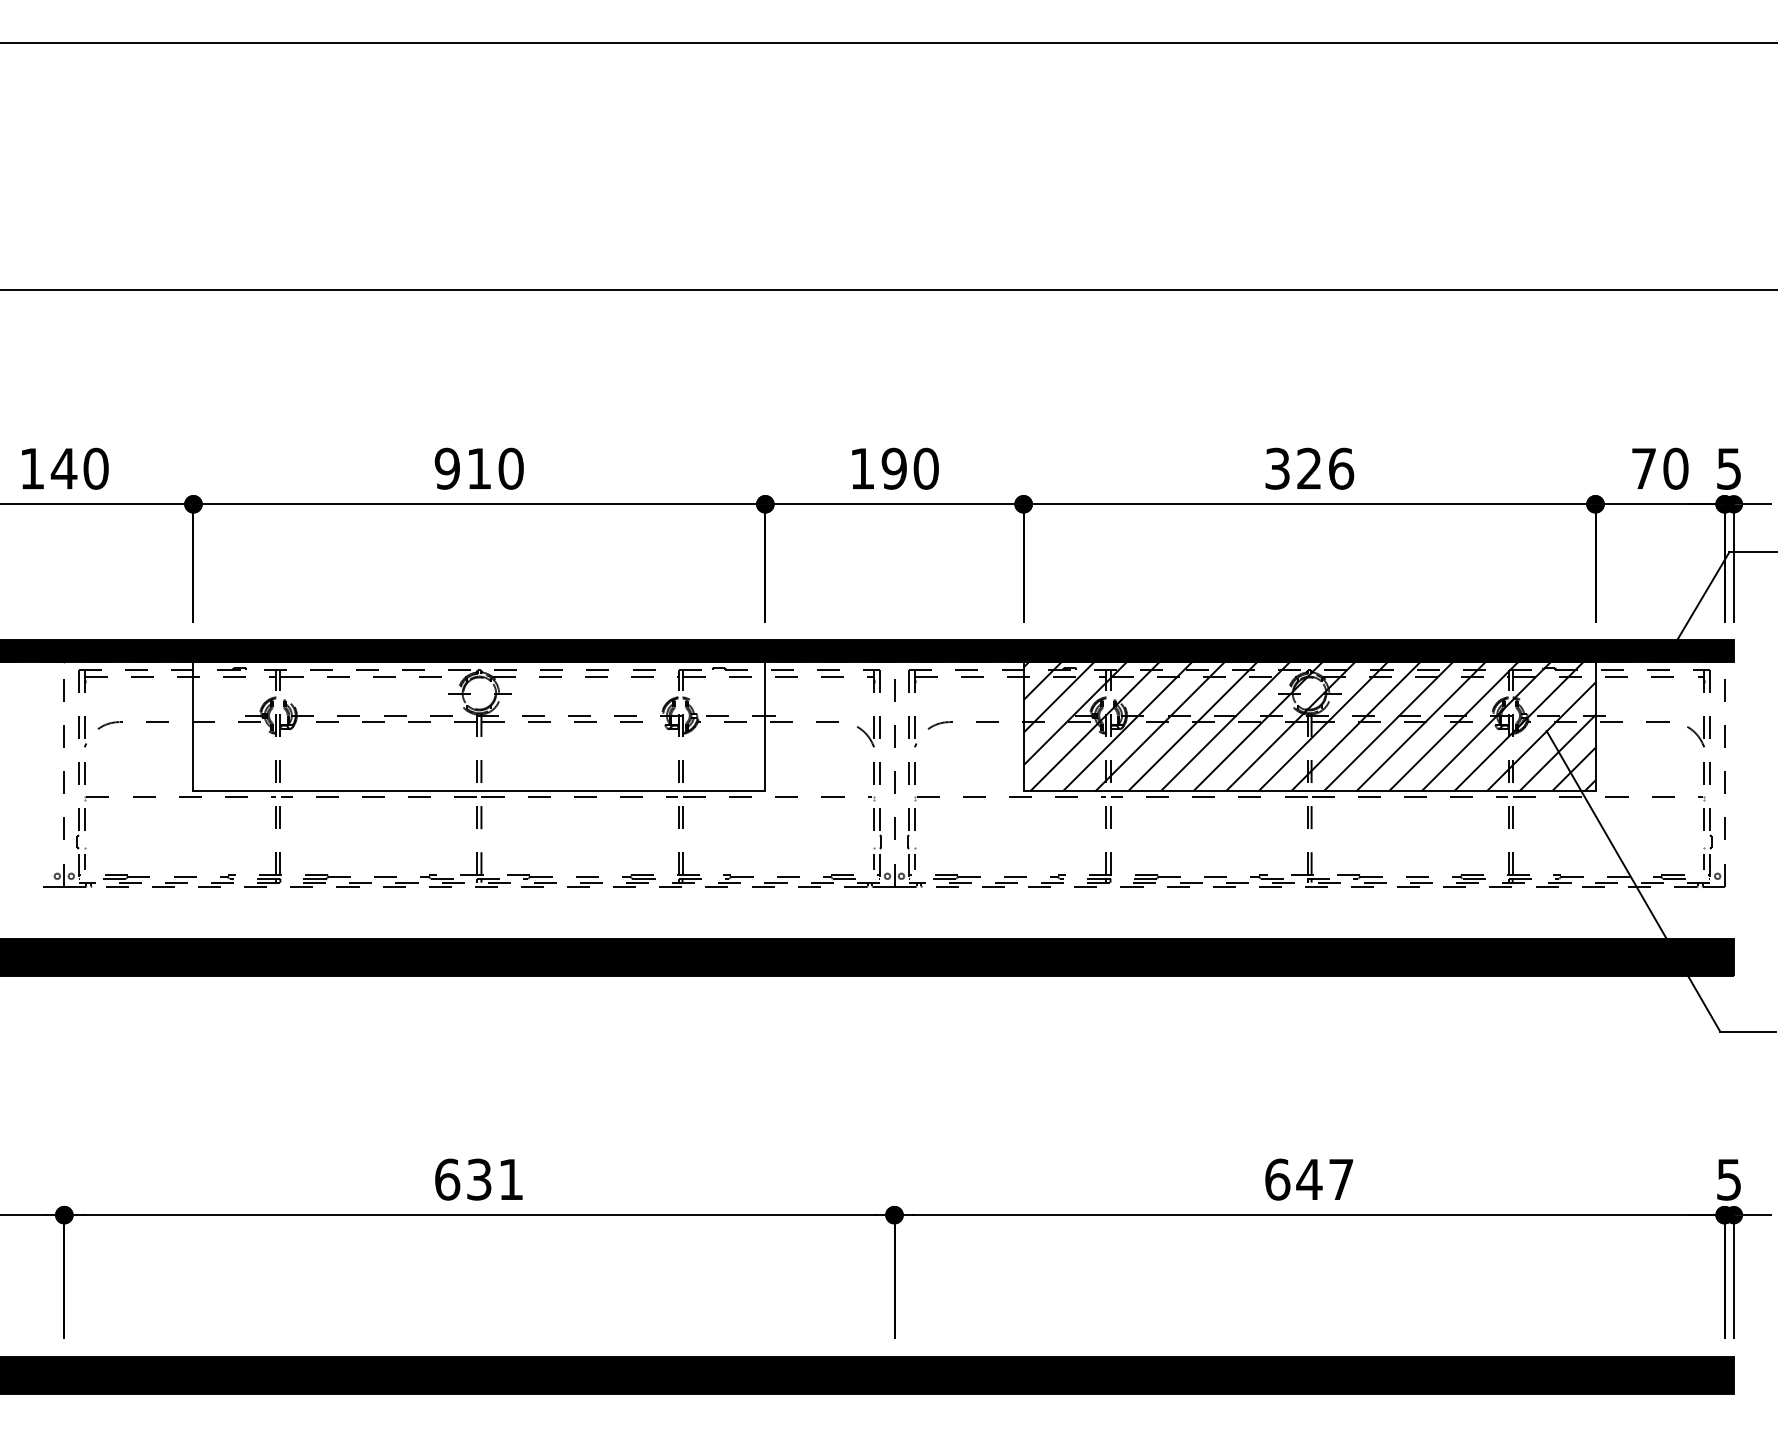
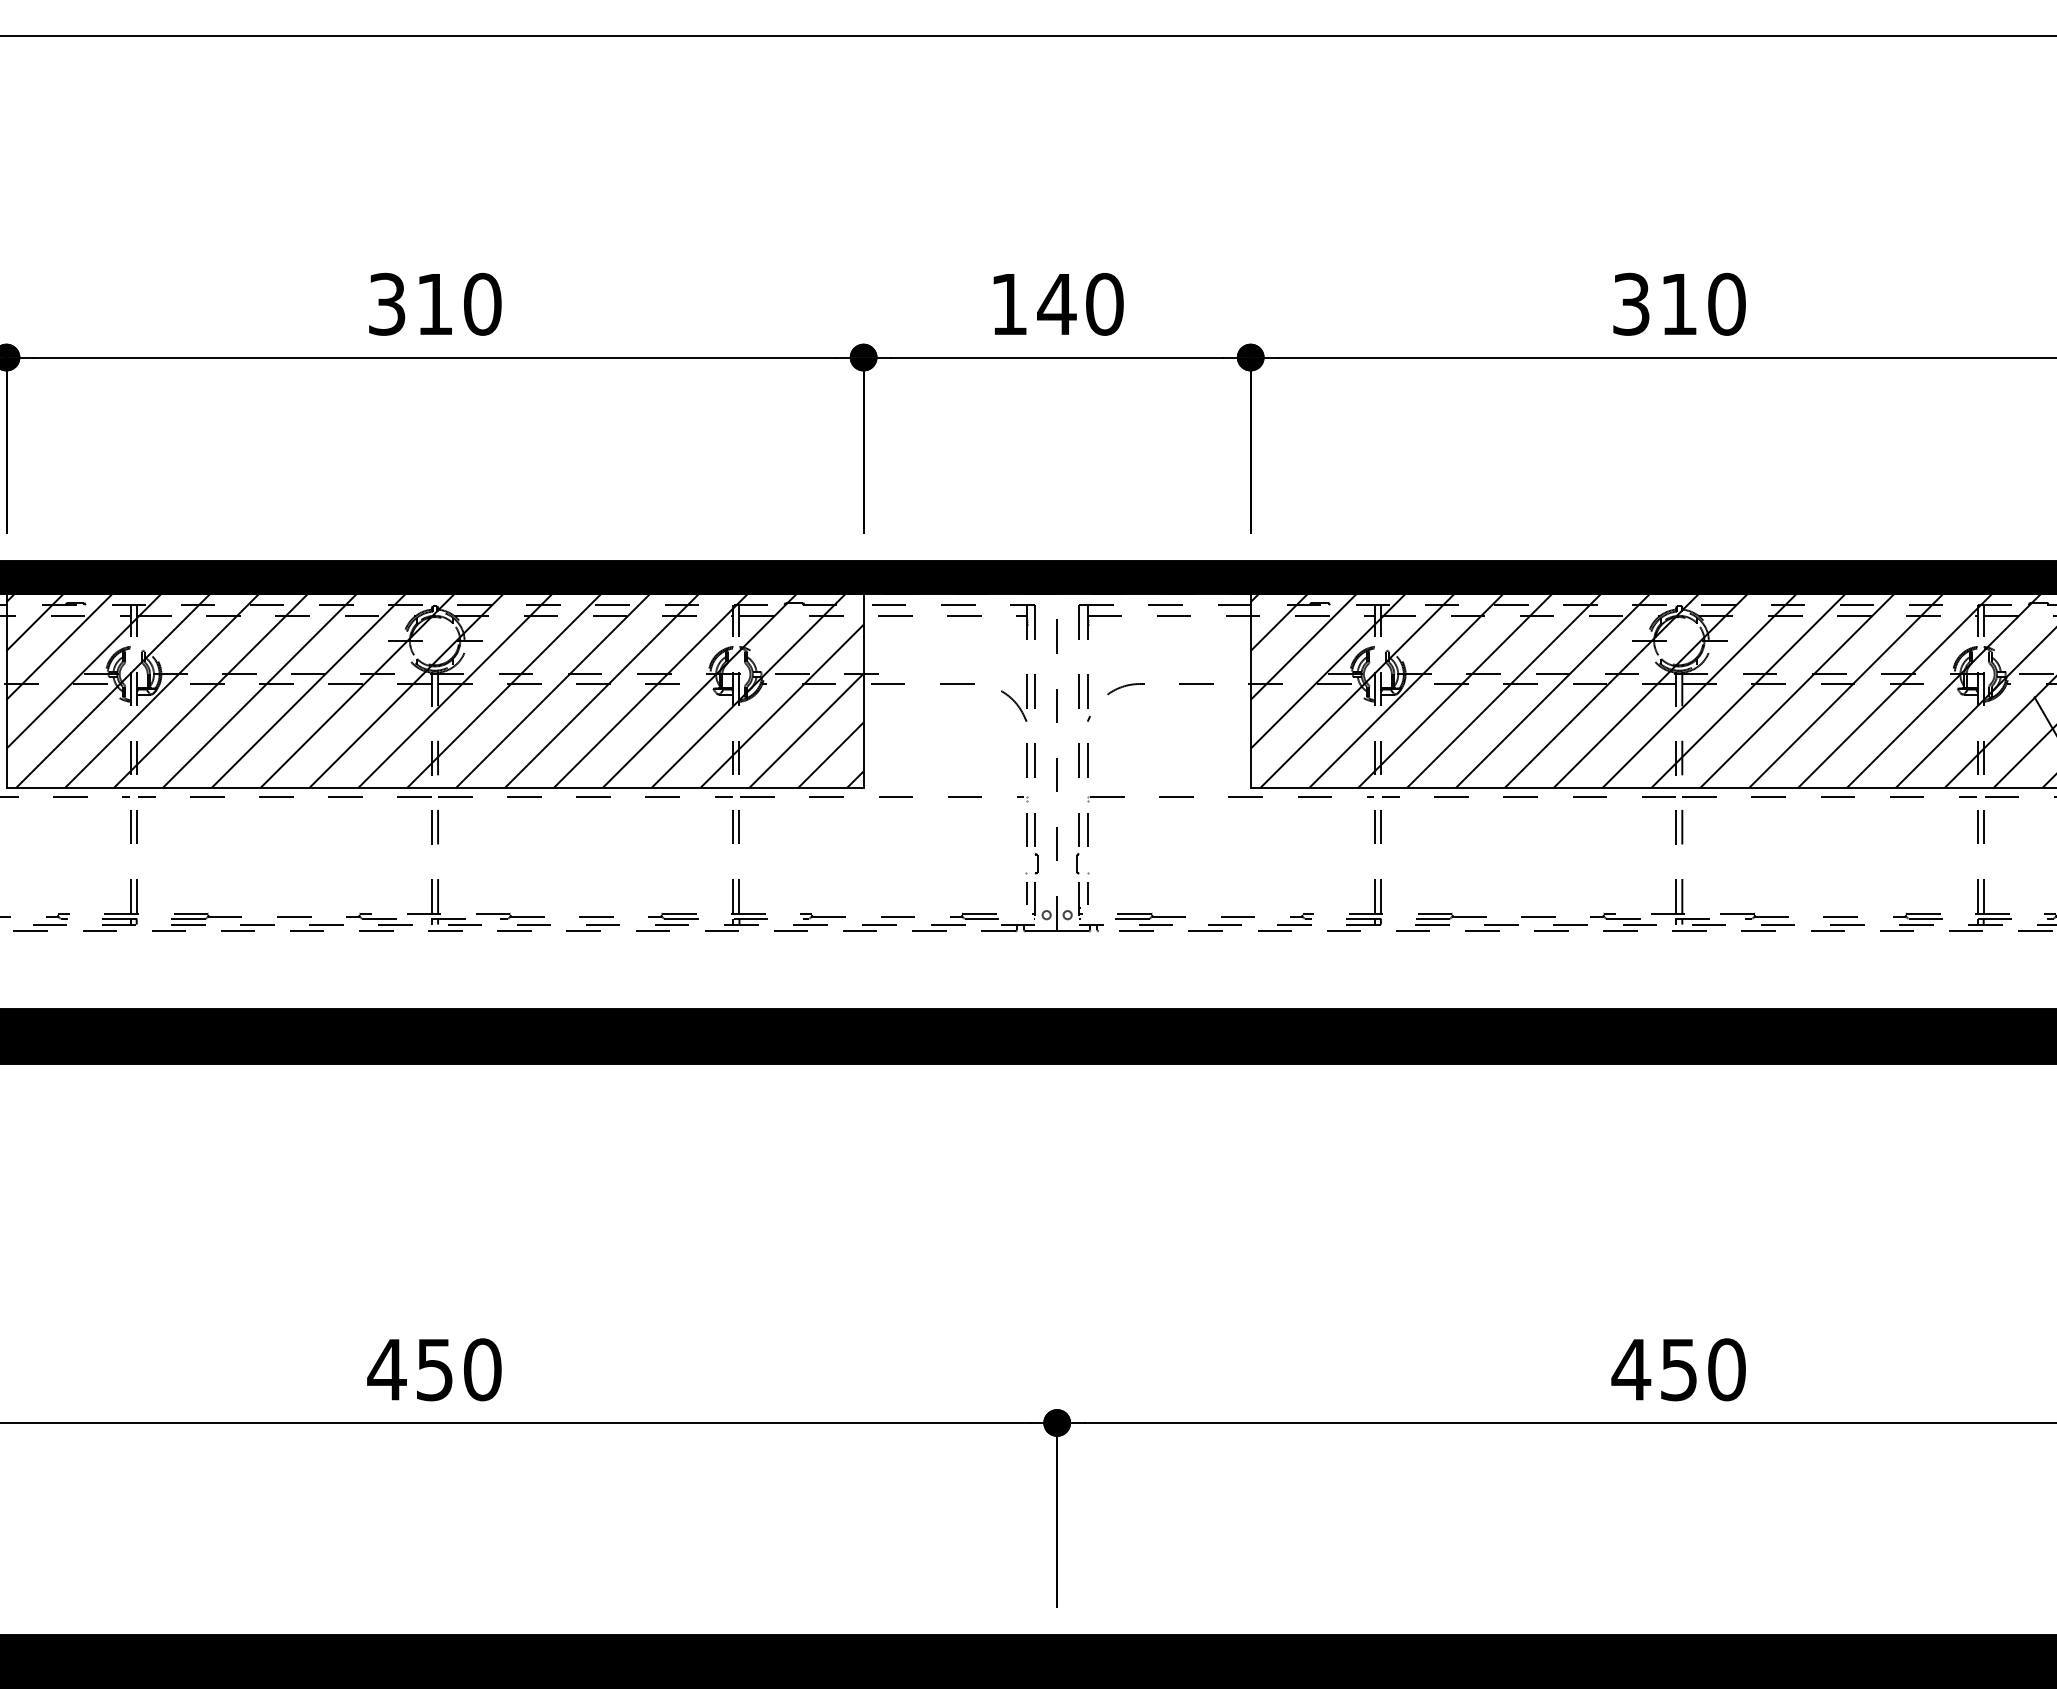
text: (446, 468) -> (385, 303), 910 -> 310
text: (894, 468) -> (1057, 303), 190 -> 140
text: (1325, 468) -> (1703, 303), 326 -> 310
hatch: (479, 726) -> (435, 690), added
text: (478, 1179) -> (433, 1369), 631 -> 450
text: (1308, 1179) -> (1677, 1369), 647 -> 450

